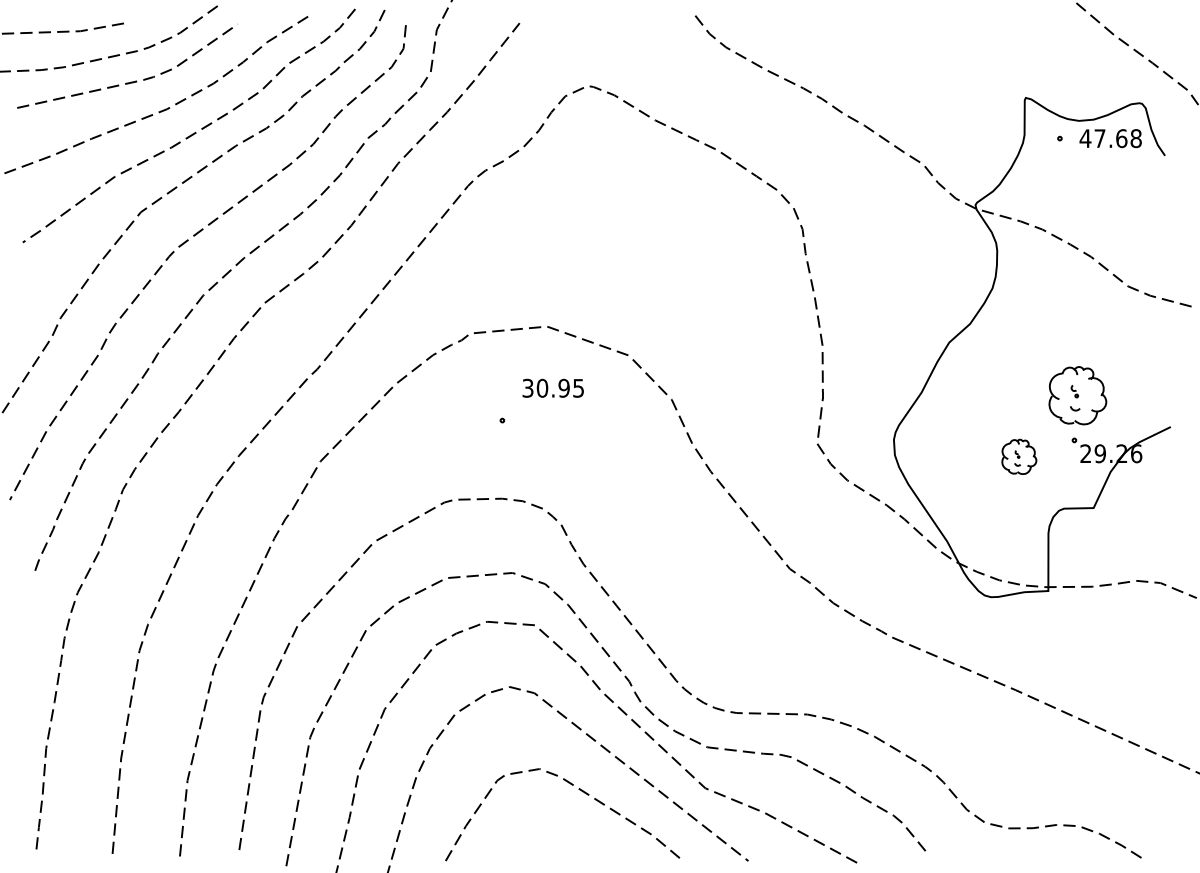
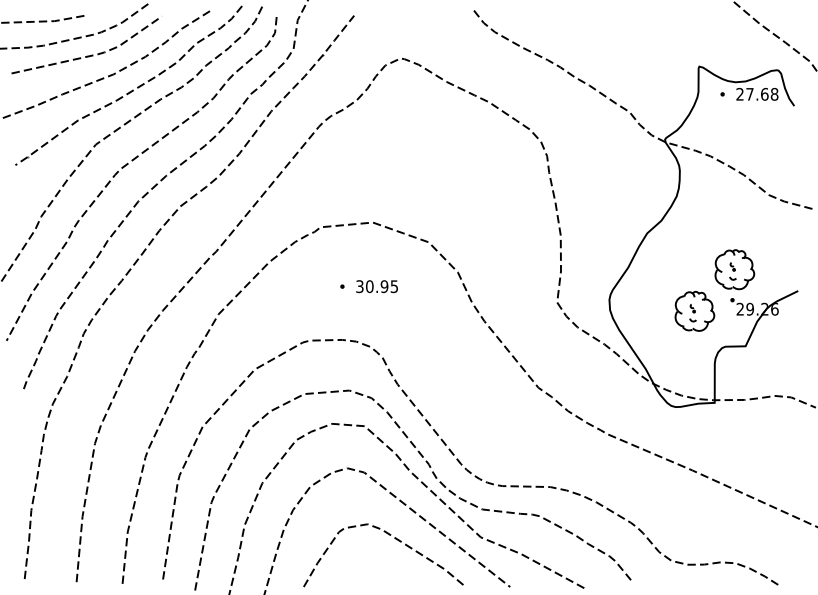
text: (1086, 137) -> (740, 93), 47.68 -> 27.68
text: (552, 388) -> (376, 286), moved
part: (1018, 457) -> (694, 311), size x1.67

